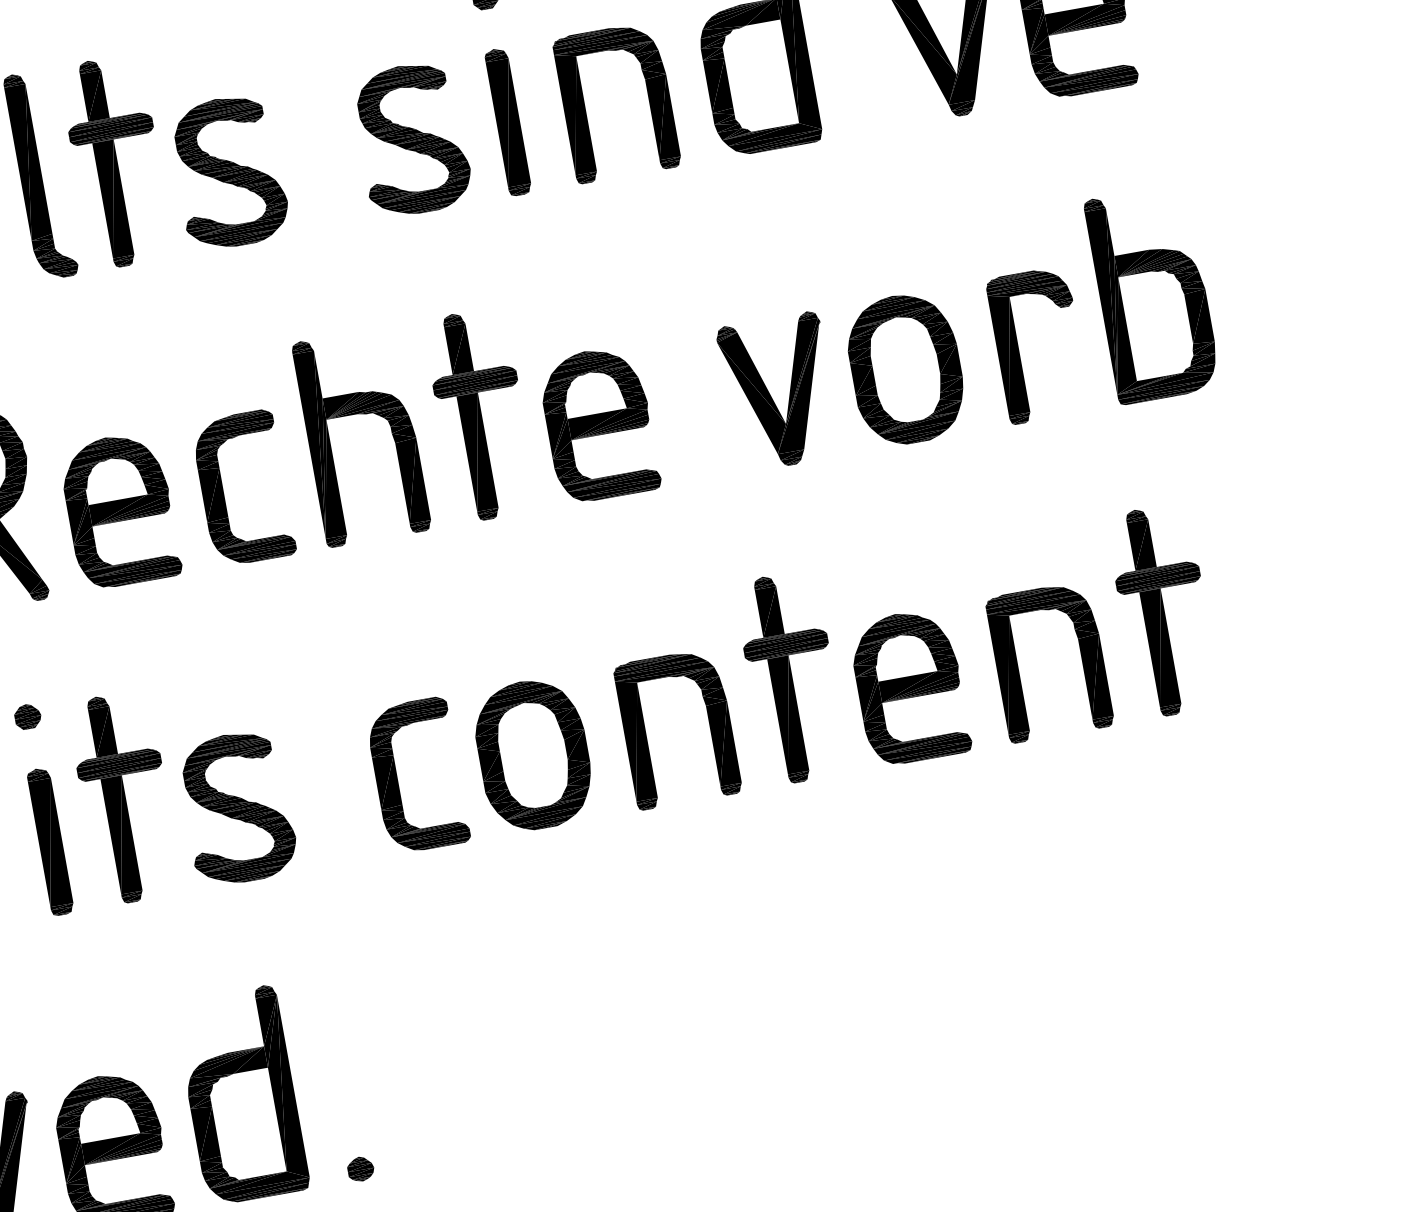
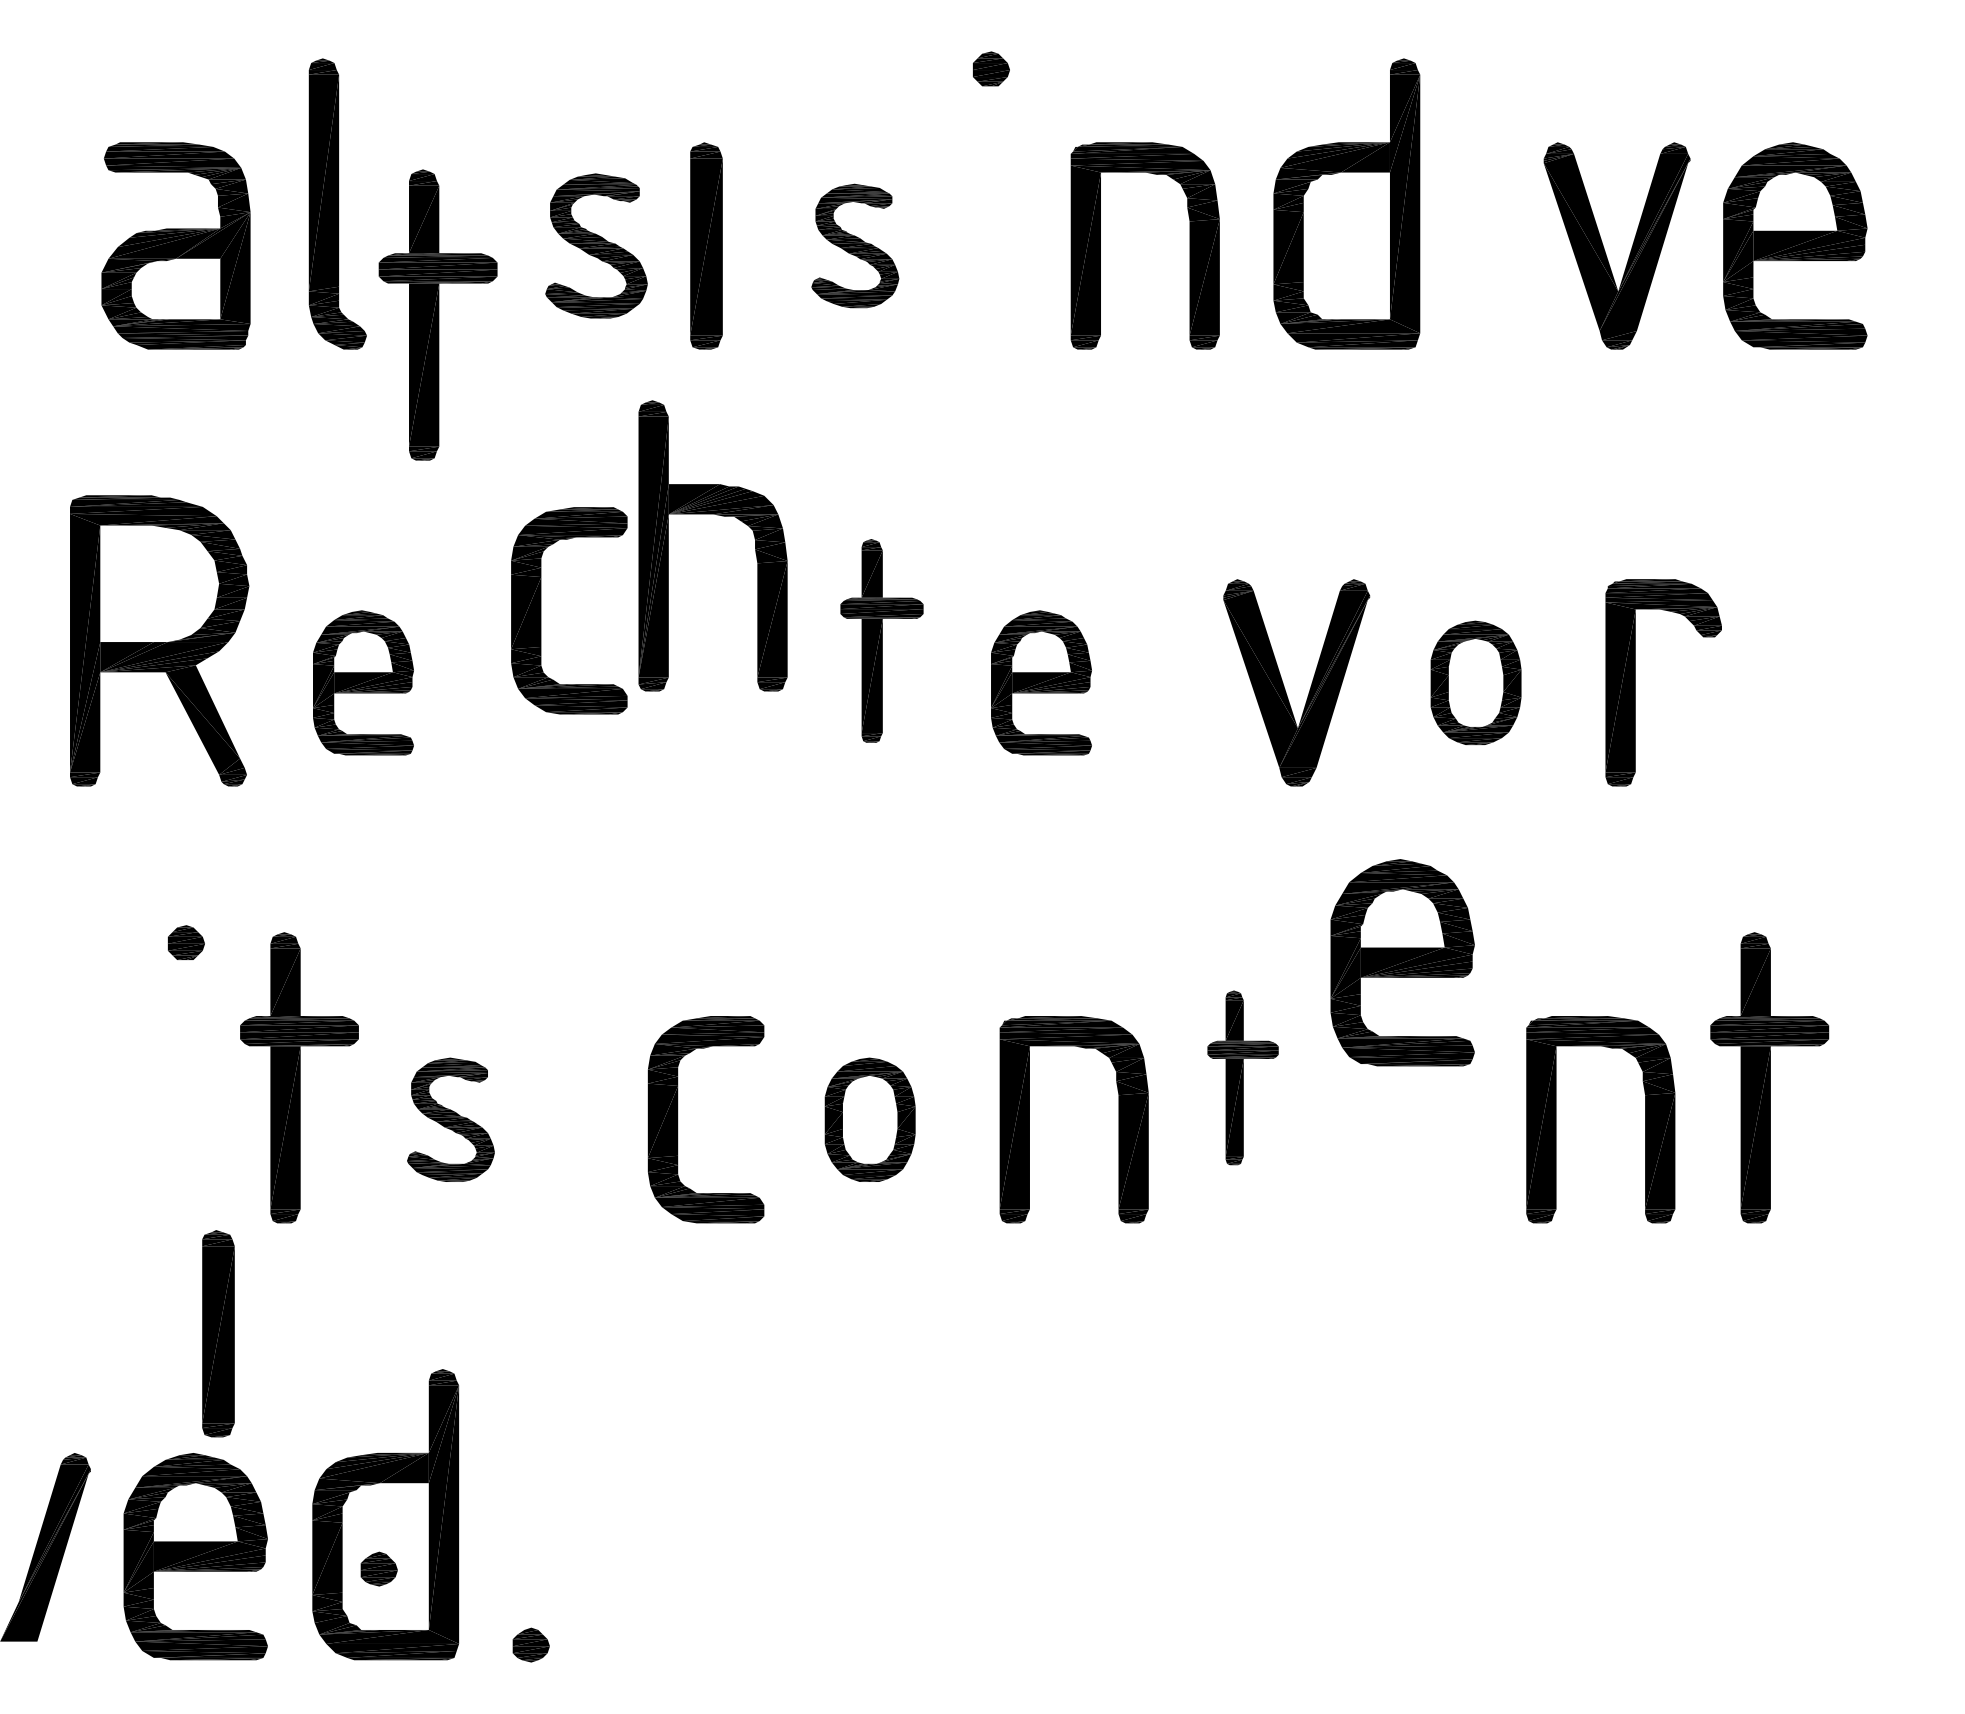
part: (508, 121) -> (706, 245), moved
part: (412, 138) -> (855, 245), size x0.6
part: (116, 161) -> (437, 314), moved
part: (229, 171) -> (596, 245), size x0.7
part: (1152, 293) -> (1832, 640), removed
part: (905, 368) -> (1475, 682), size x0.6
part: (360, 414) -> (717, 515), moved
part: (480, 414) -> (881, 640), size x0.7
part: (599, 424) -> (1041, 682), size x0.7
part: (223, 491) -> (541, 610), moved
part: (119, 510) -> (363, 682), size x0.7
part: (791, 677) -> (1242, 1077), size x0.6
part: (909, 686) -> (1402, 962), moved
part: (533, 754) -> (869, 1119), size x0.6
part: (237, 808) -> (450, 1119), size x0.6
part: (50, 841) -> (218, 1333), moved
part: (243, 1134) -> (378, 1568), added

